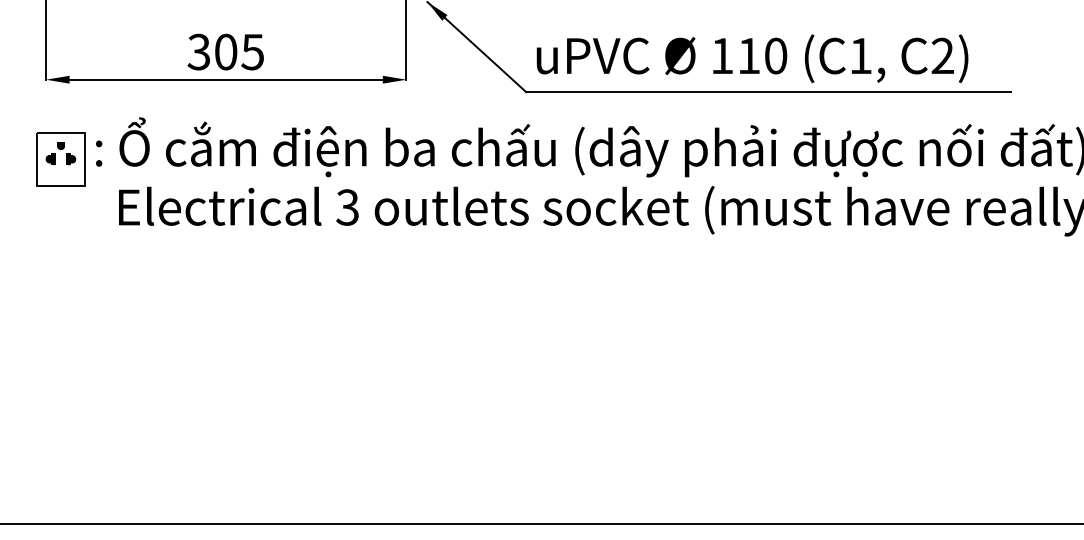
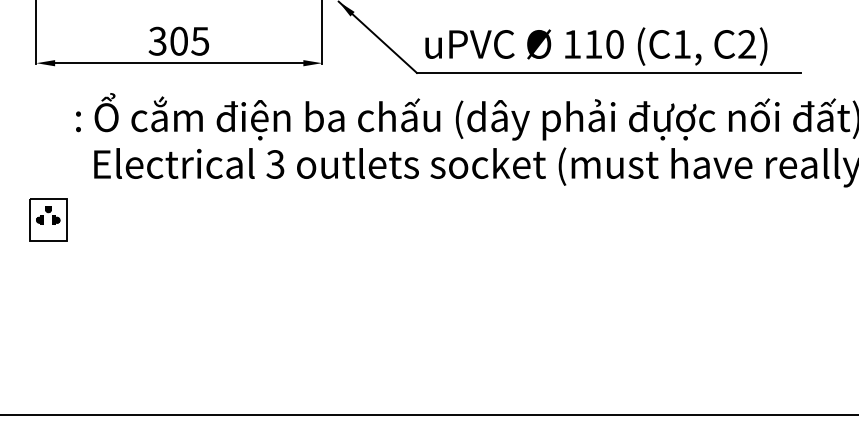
part: (61, 158) -> (48, 219), moved

